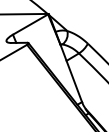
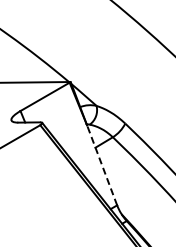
line: (71, 73) -> (102, 165), solid -> dashed

